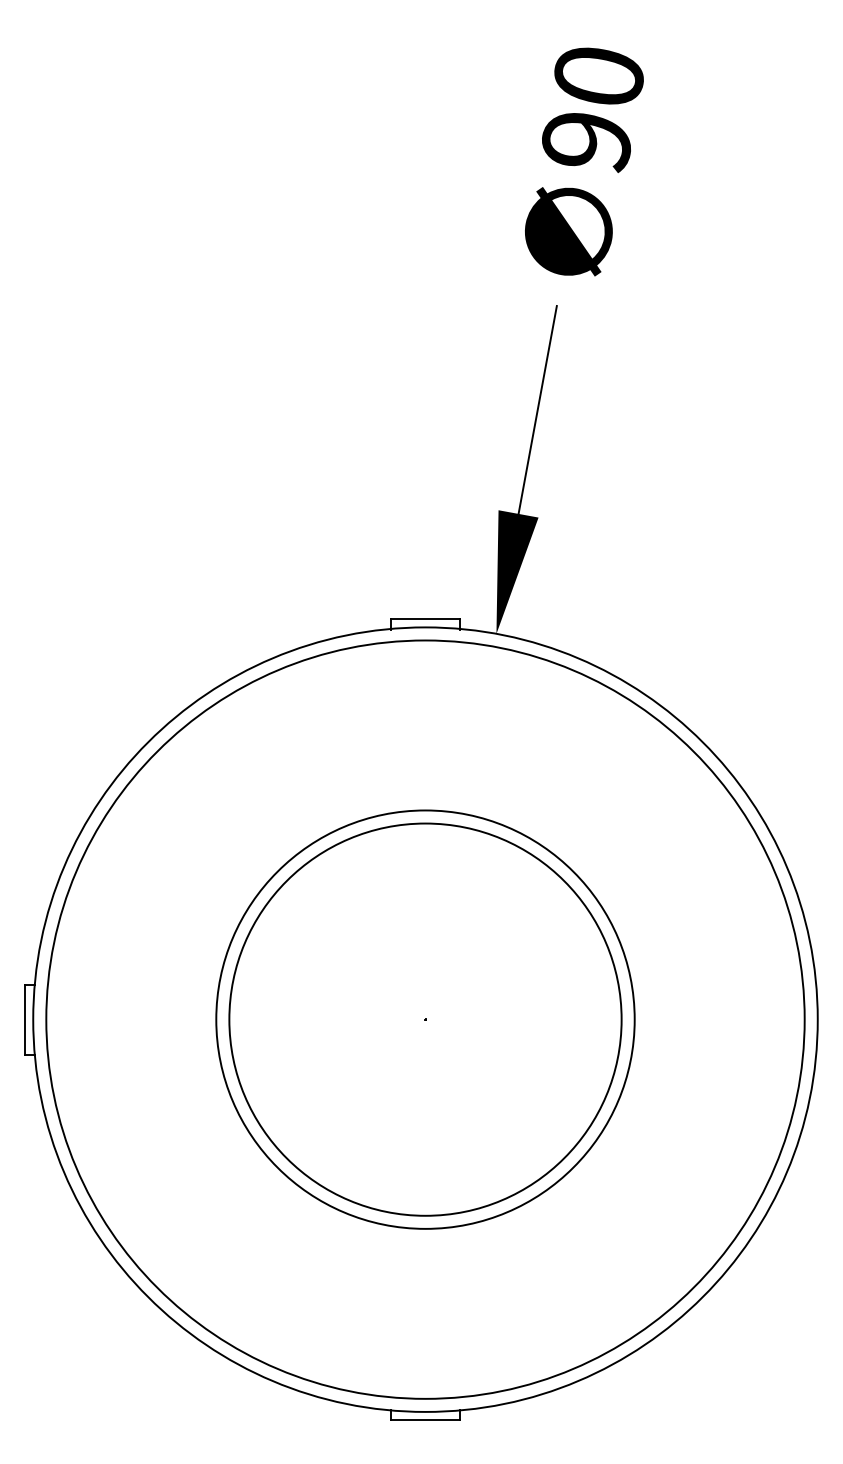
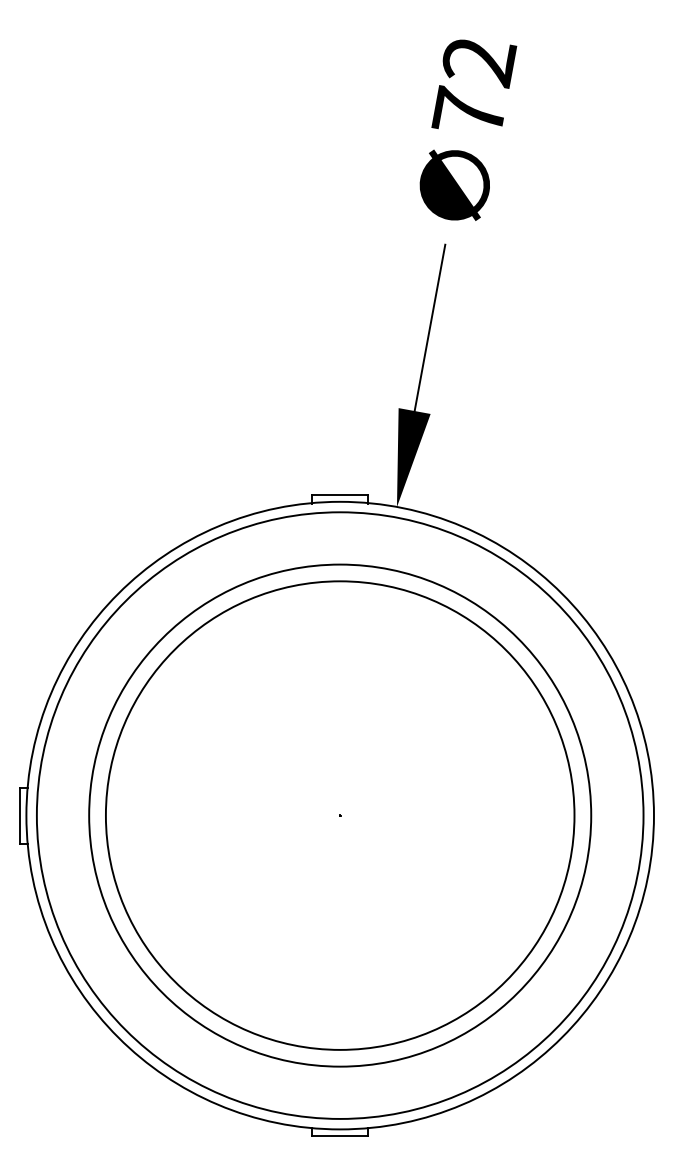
text: (593, 110) -> (474, 88), 90 -> 72
circle: (424, 1019) -> (339, 815), size x1.4
circle: (425, 1019) -> (340, 815), size x1.6

